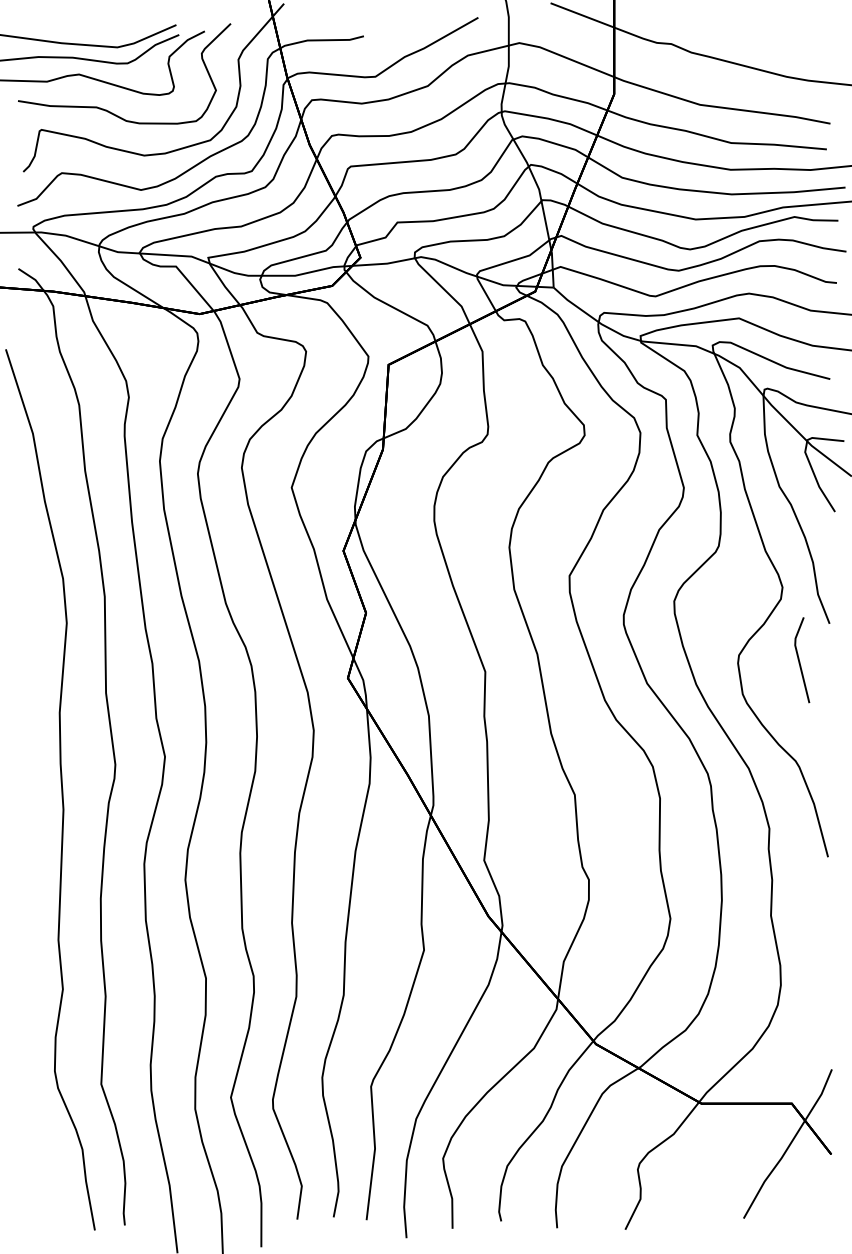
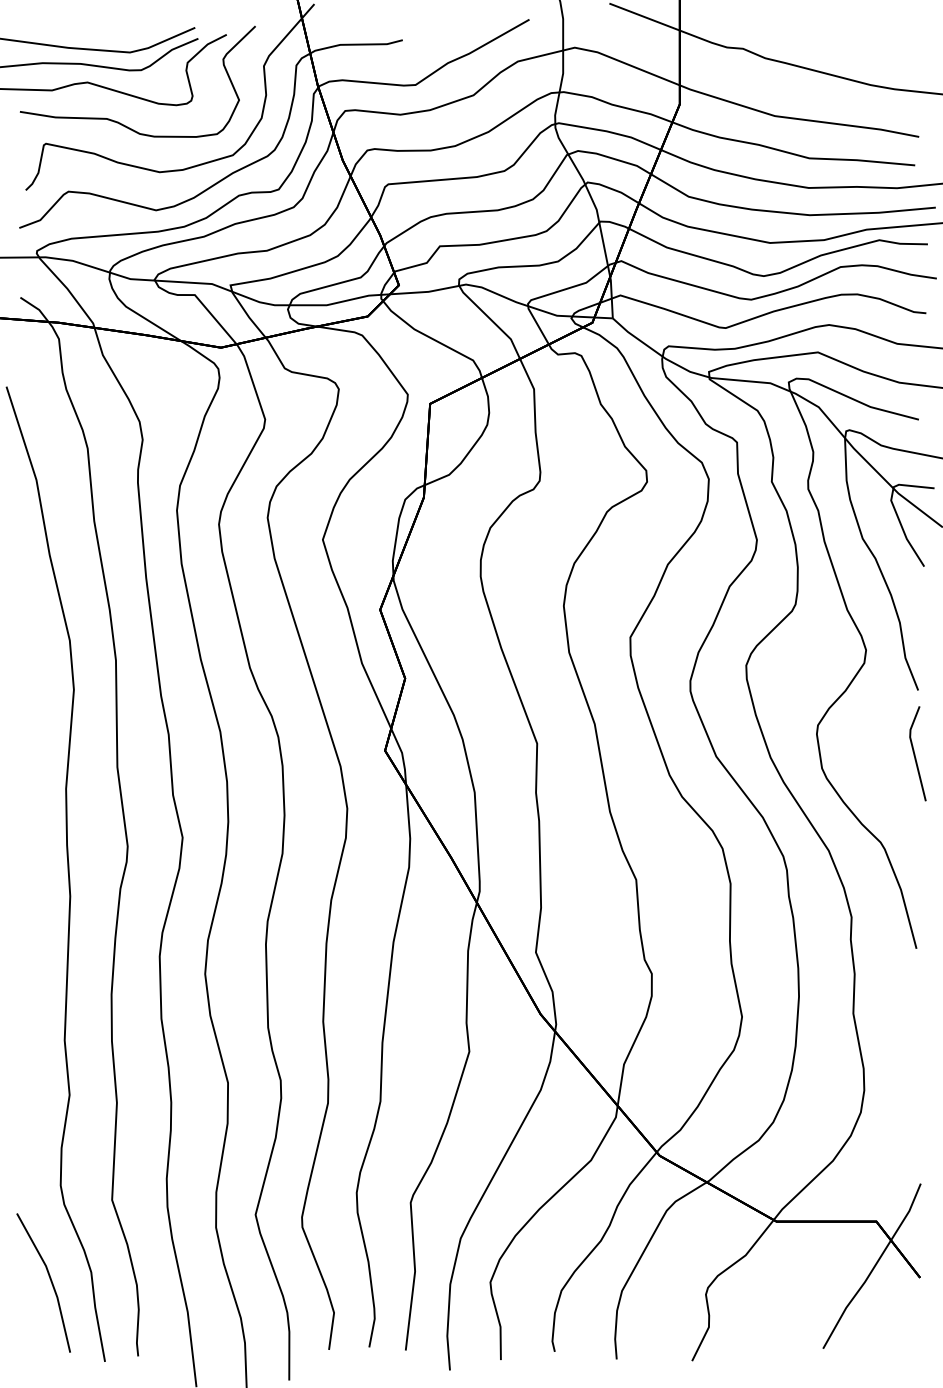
line: (800, 659) -> (915, 753), moved
line: (44, 1155) -> (49, 1279), added

